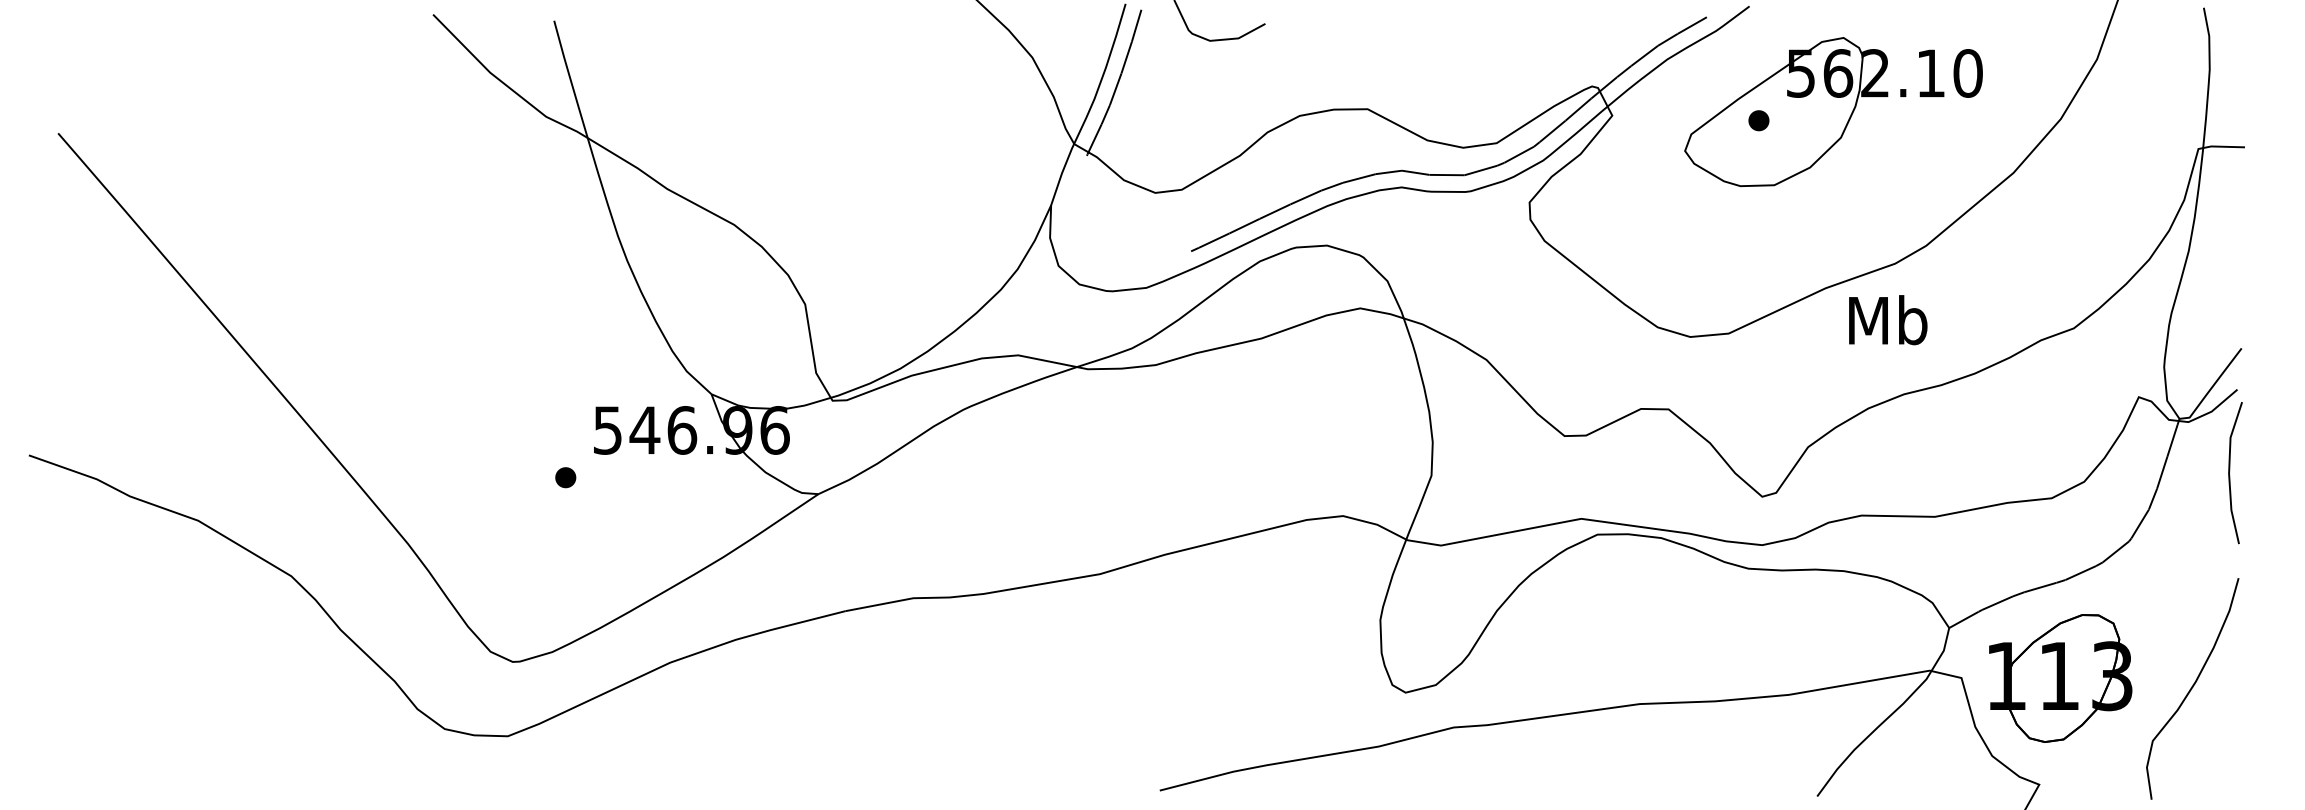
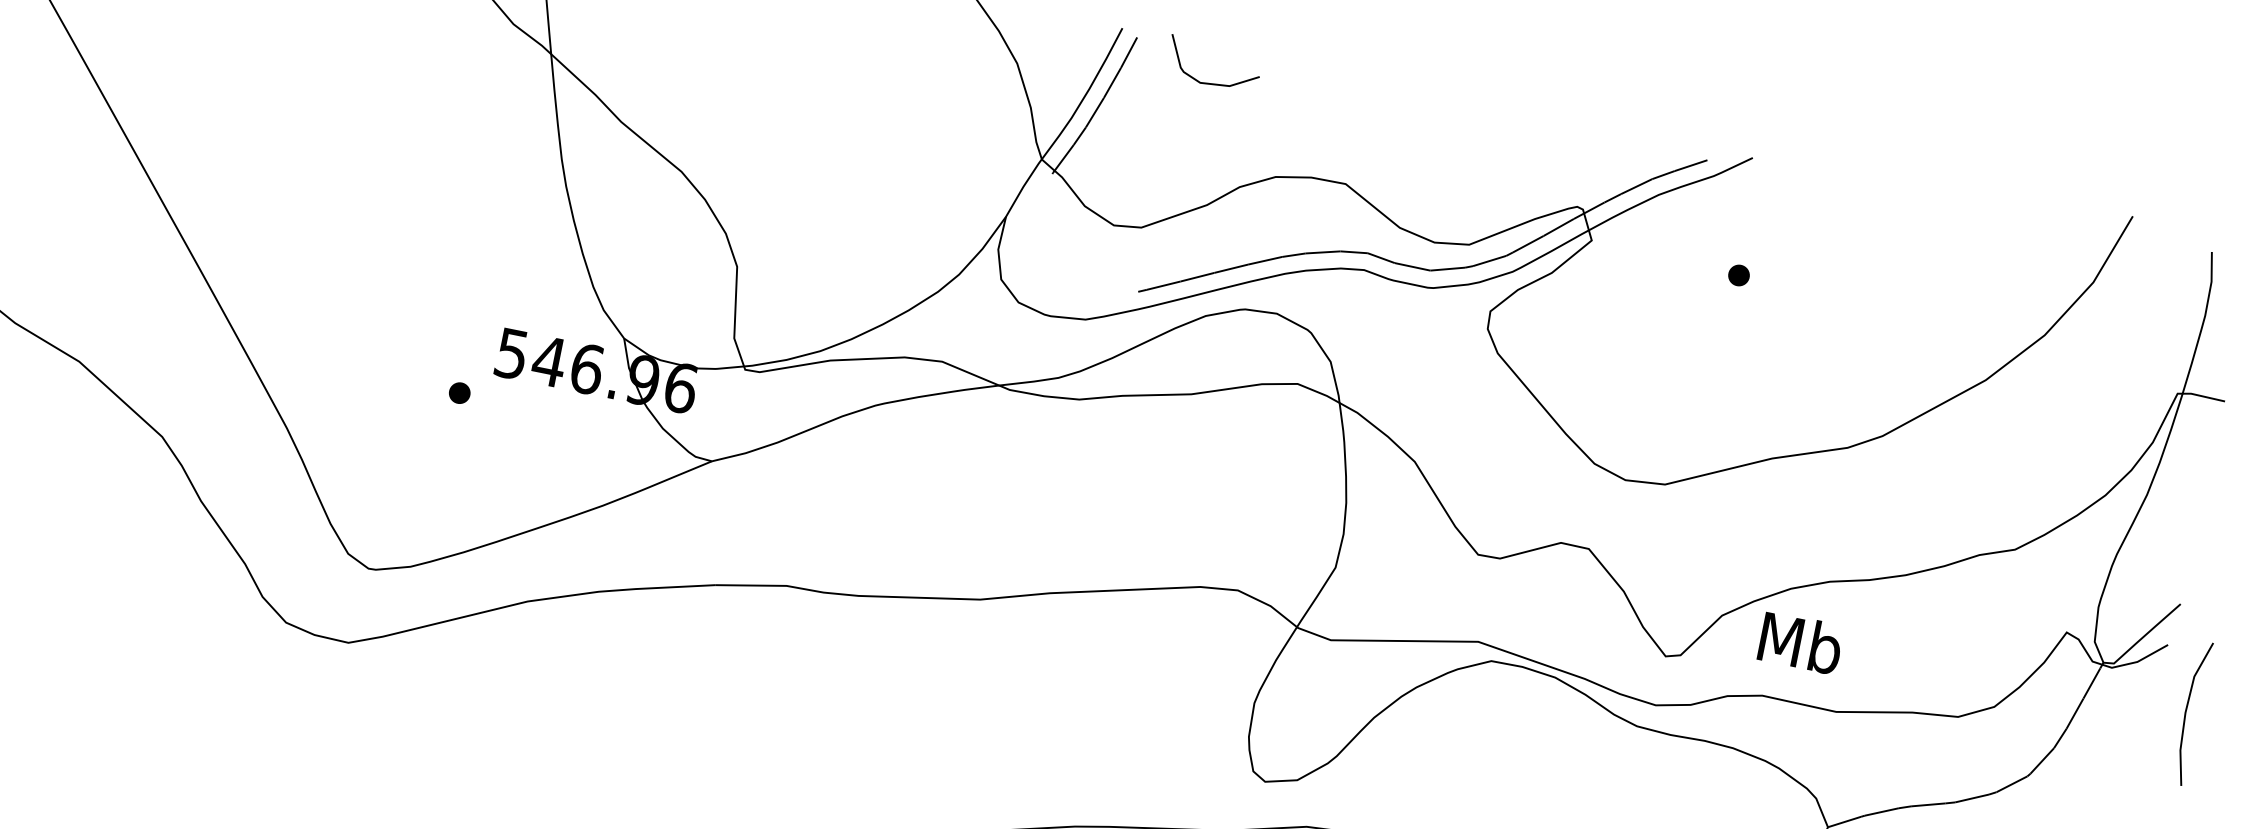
part: (1833, 112) -> (1816, 282), removed
text: (1888, 320) -> (1801, 643), moved
line: (2230, 471) -> (2187, 710), moved

